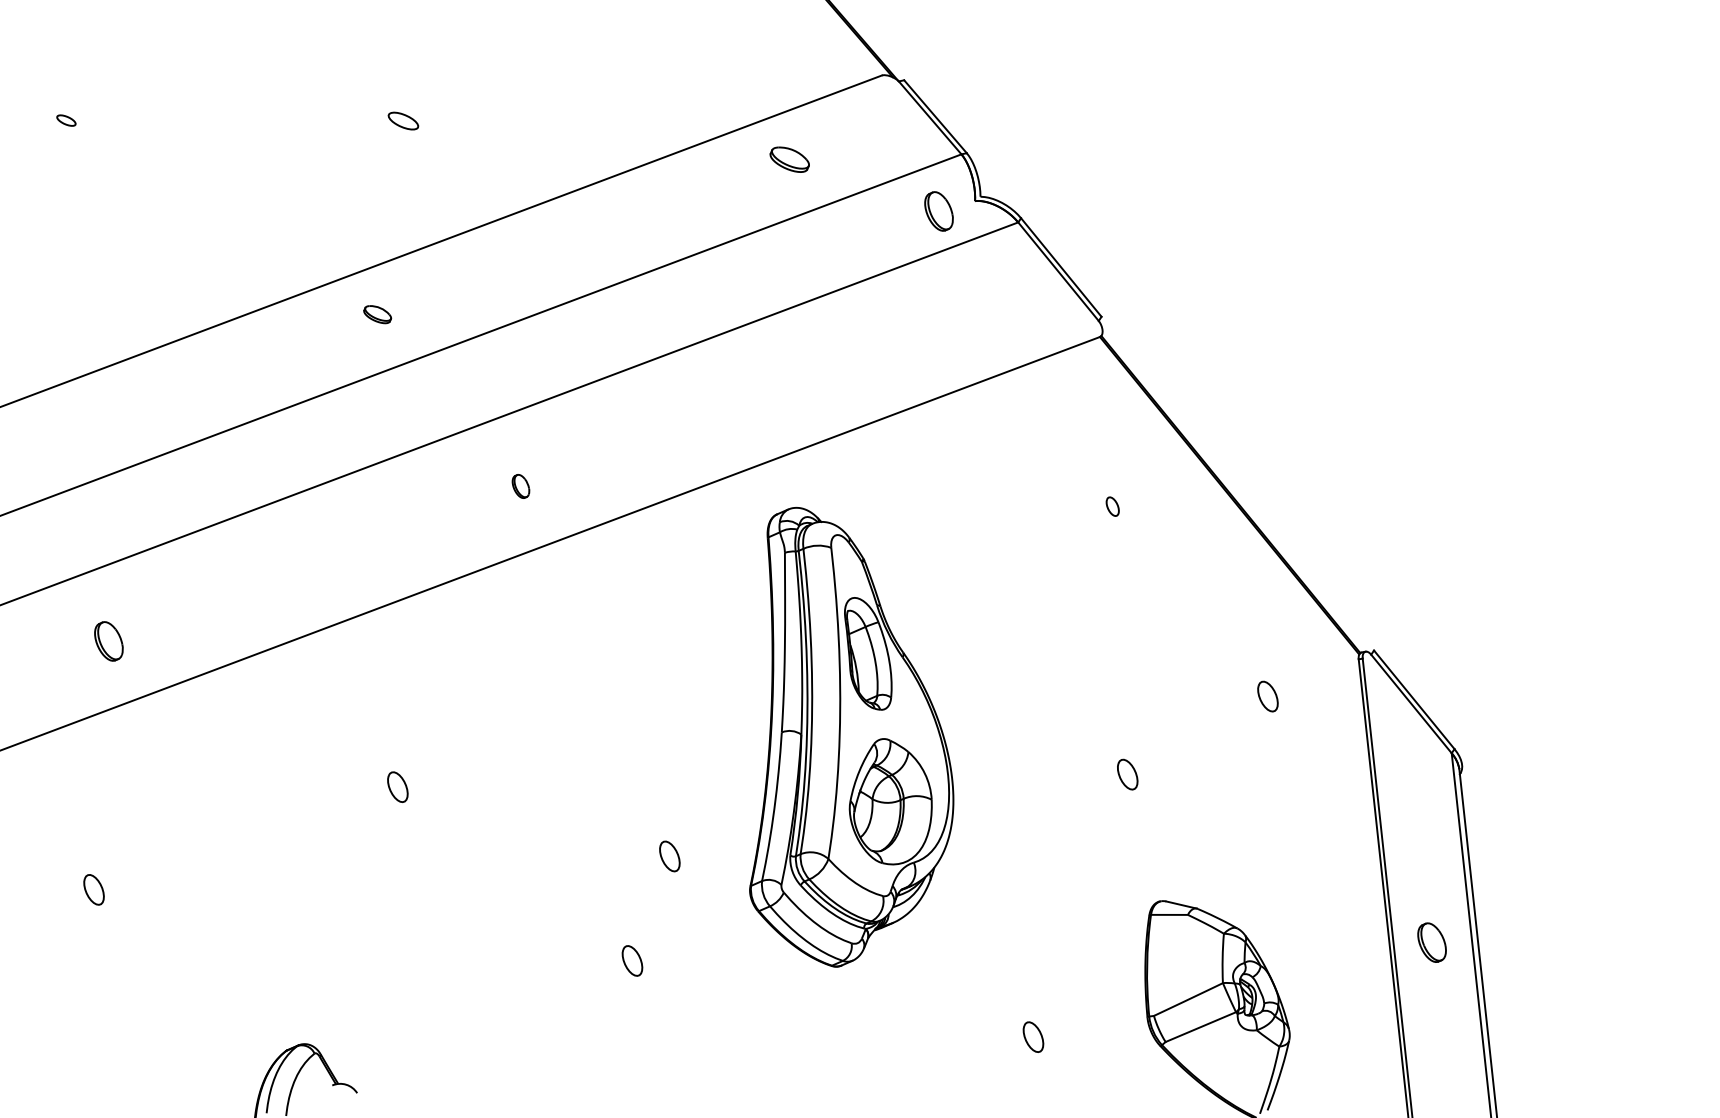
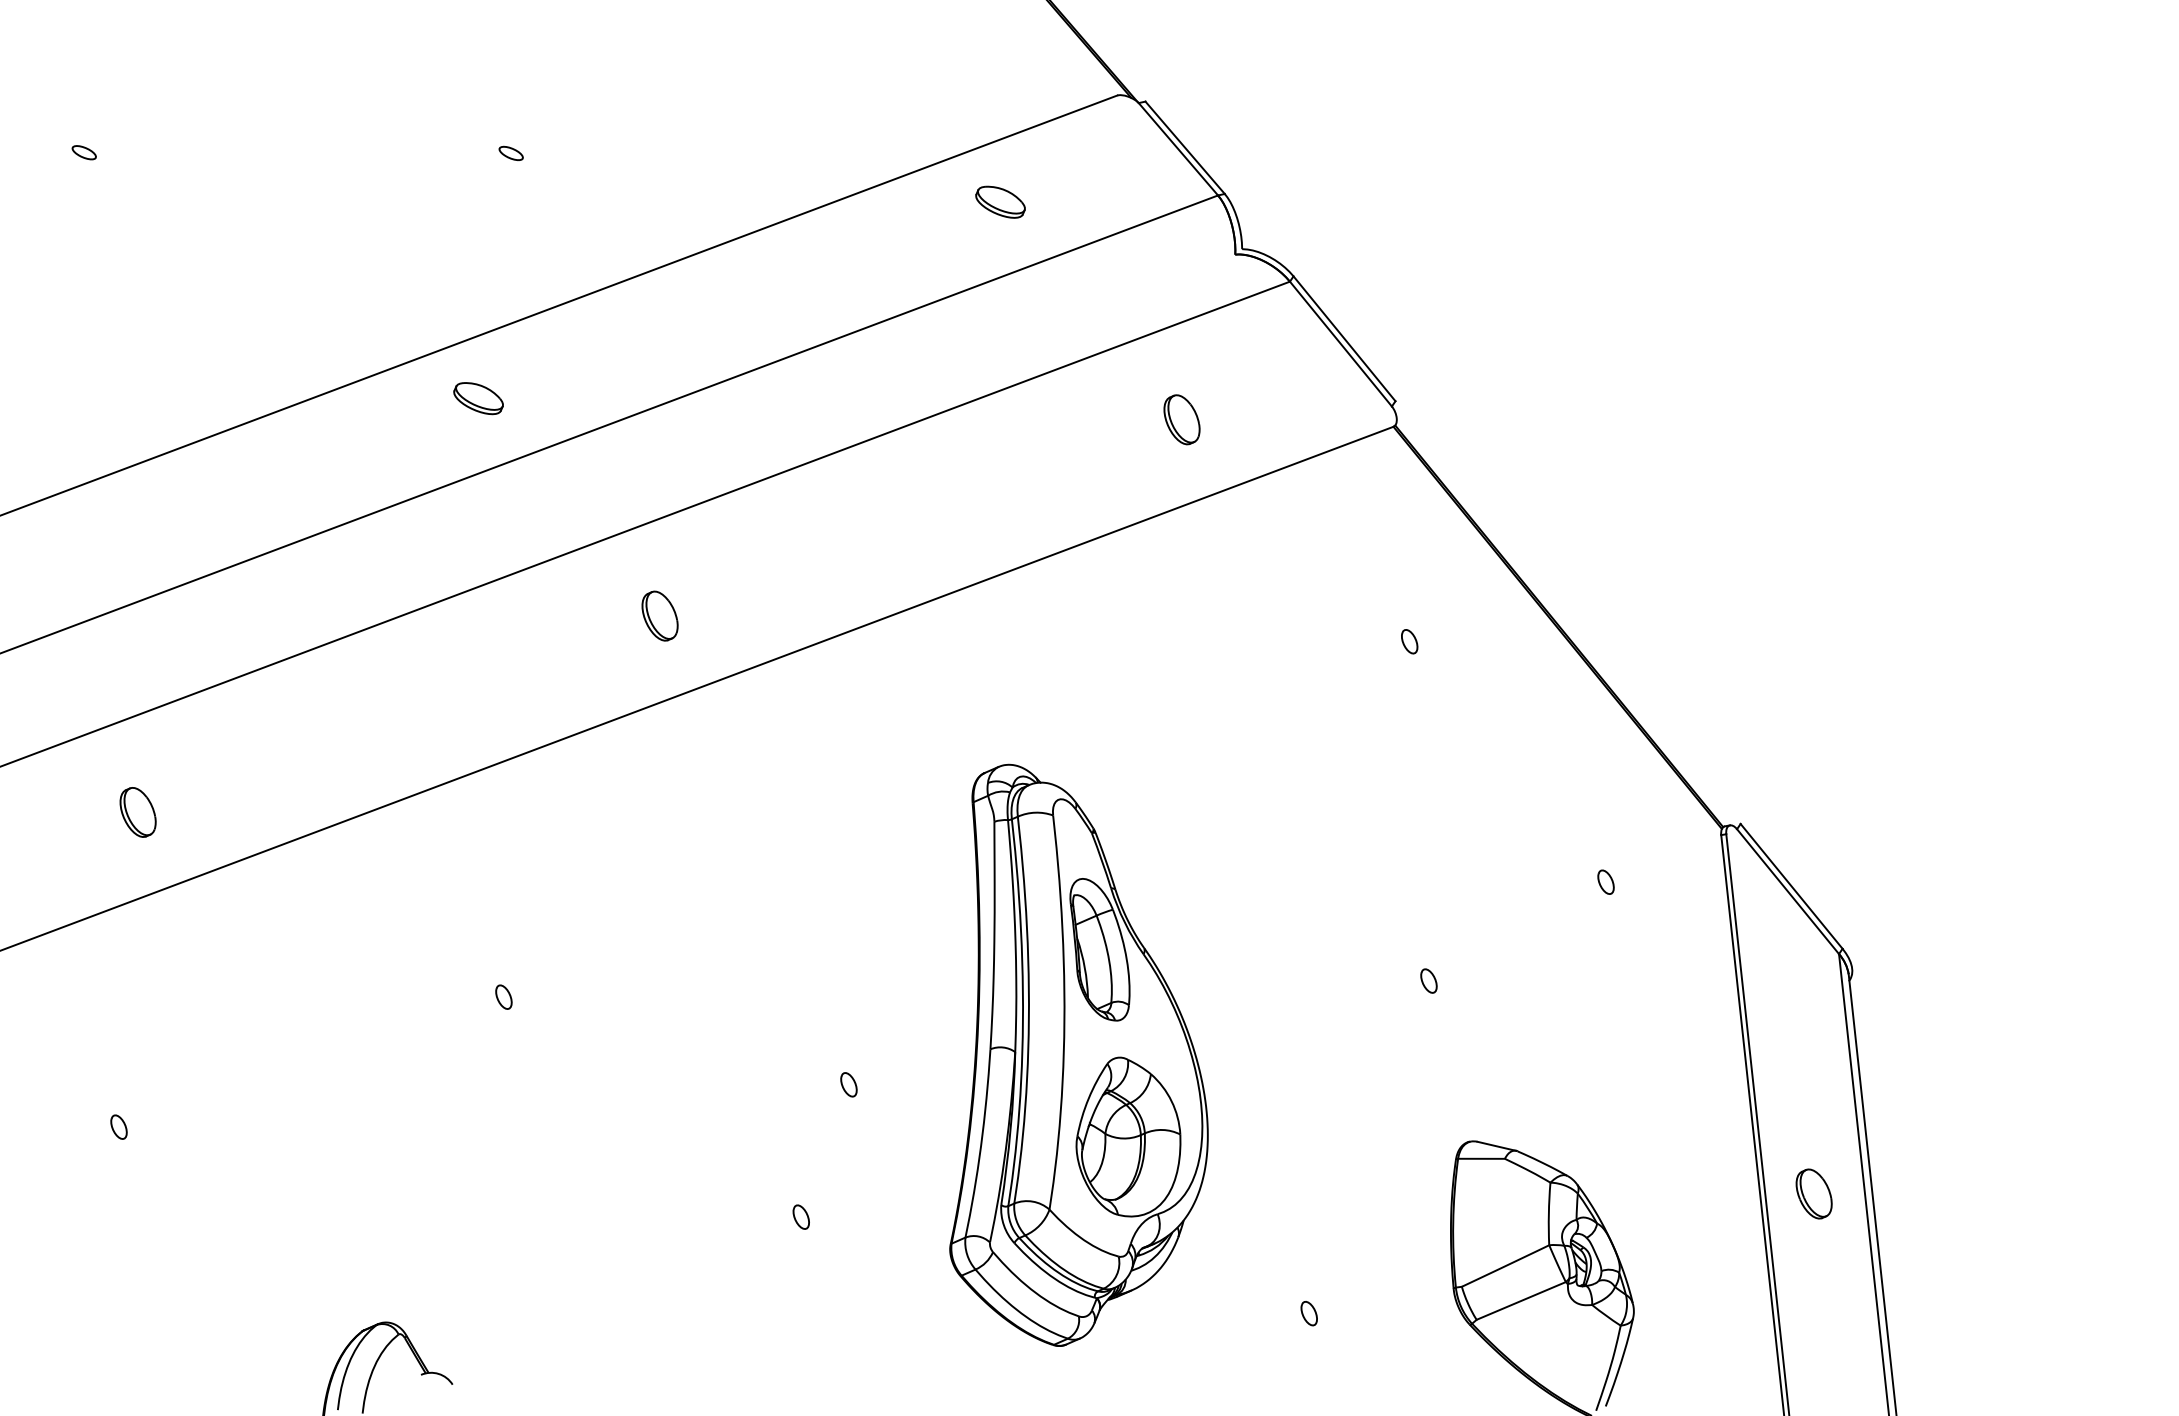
part: (403, 121) -> (511, 153), size x0.62
part: (938, 211) -> (1181, 419), moved
part: (377, 314) -> (478, 398), size x1.43
part: (520, 486) -> (659, 616), size x1.67
part: (1267, 696) -> (1605, 882), size x0.62
part: (851, 737) -> (1078, 1055), moved
part: (1128, 774) -> (1429, 980), size x0.62
part: (397, 787) -> (503, 997), size x0.62
part: (670, 856) -> (849, 1084), size x0.62
part: (93, 889) -> (118, 1126), size x0.62
part: (632, 960) -> (801, 1216), size x0.62
part: (1033, 1036) -> (1309, 1312), size x0.62

